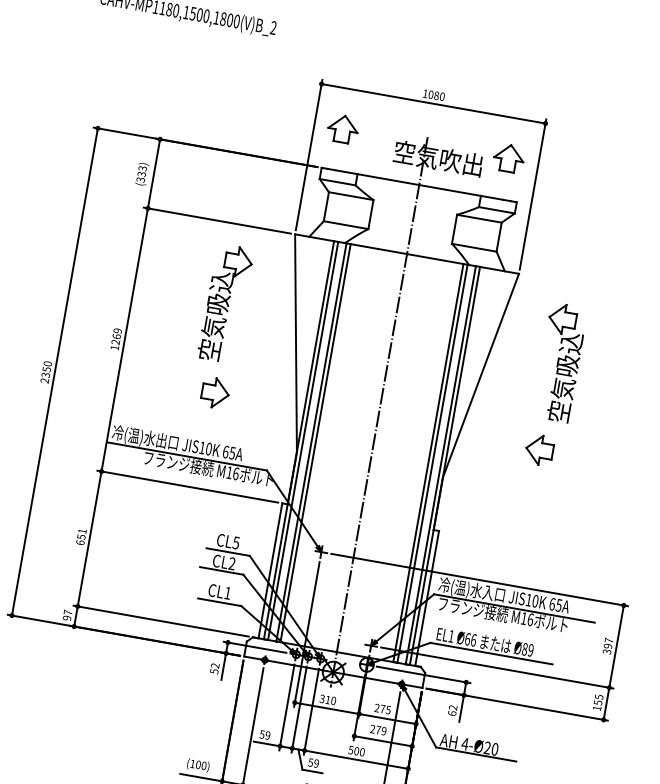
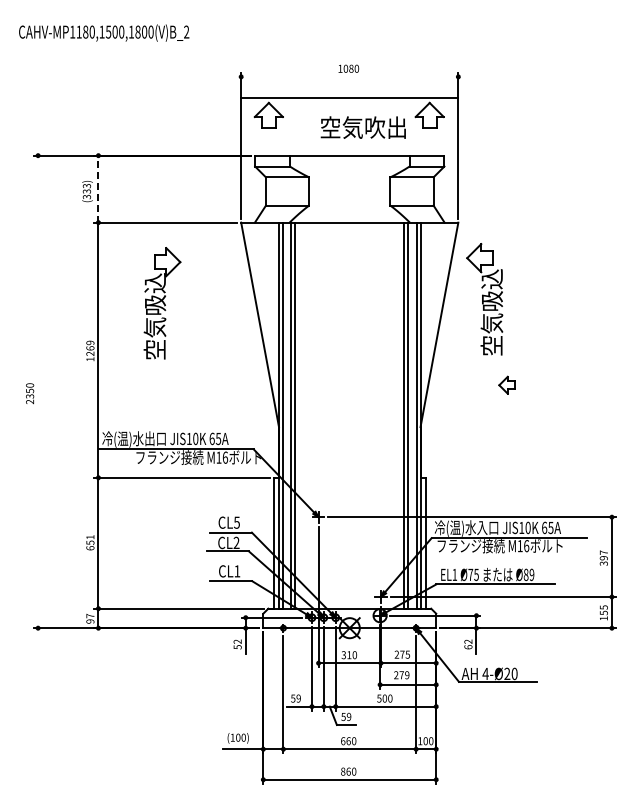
line: (433, 103) -> (349, 97), moved
line: (154, 173) -> (98, 188), solid -> dashed
part: (225, 303) -> (162, 303), moved
part: (559, 362) -> (484, 299), moved
line: (55, 371) -> (38, 391), removed
part: (215, 393) -> (192, 385), removed
line: (378, 412) -> (349, 376), removed
part: (539, 450) -> (506, 385), size x0.6
text: (470, 639) -> (473, 574), Ø66 -> Ø75

